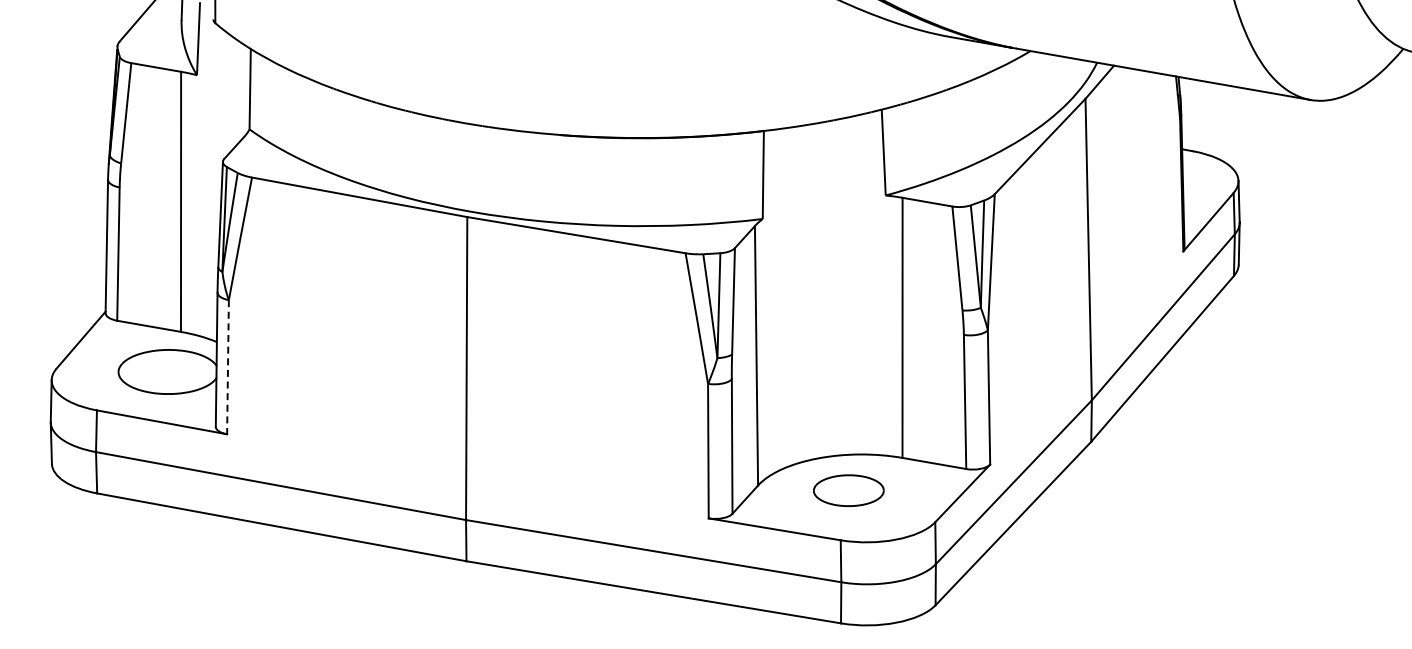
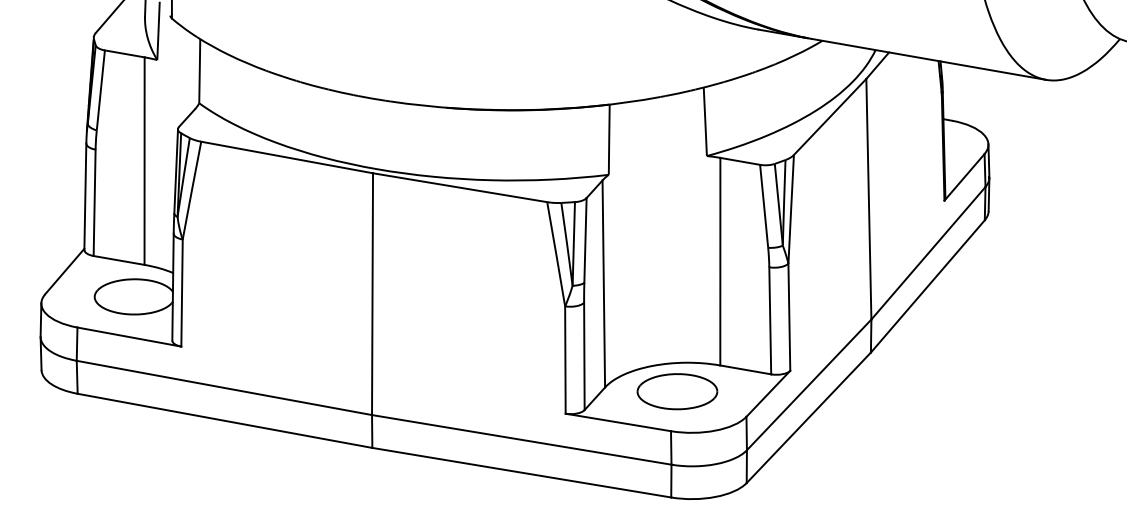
line: (227, 367) -> (181, 293), dashed -> solid
part: (848, 490) -> (677, 391), size x1.43

